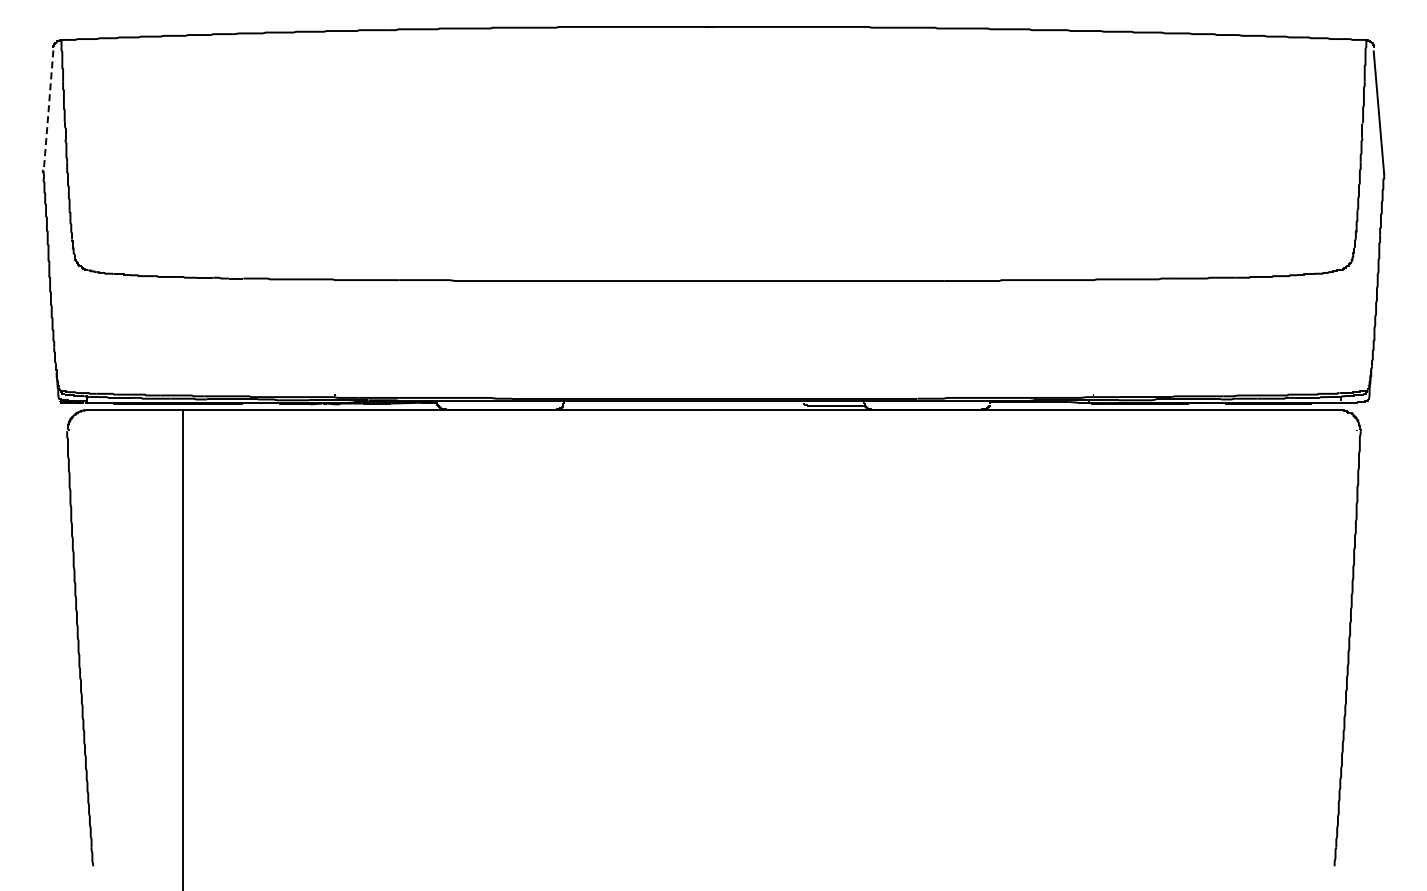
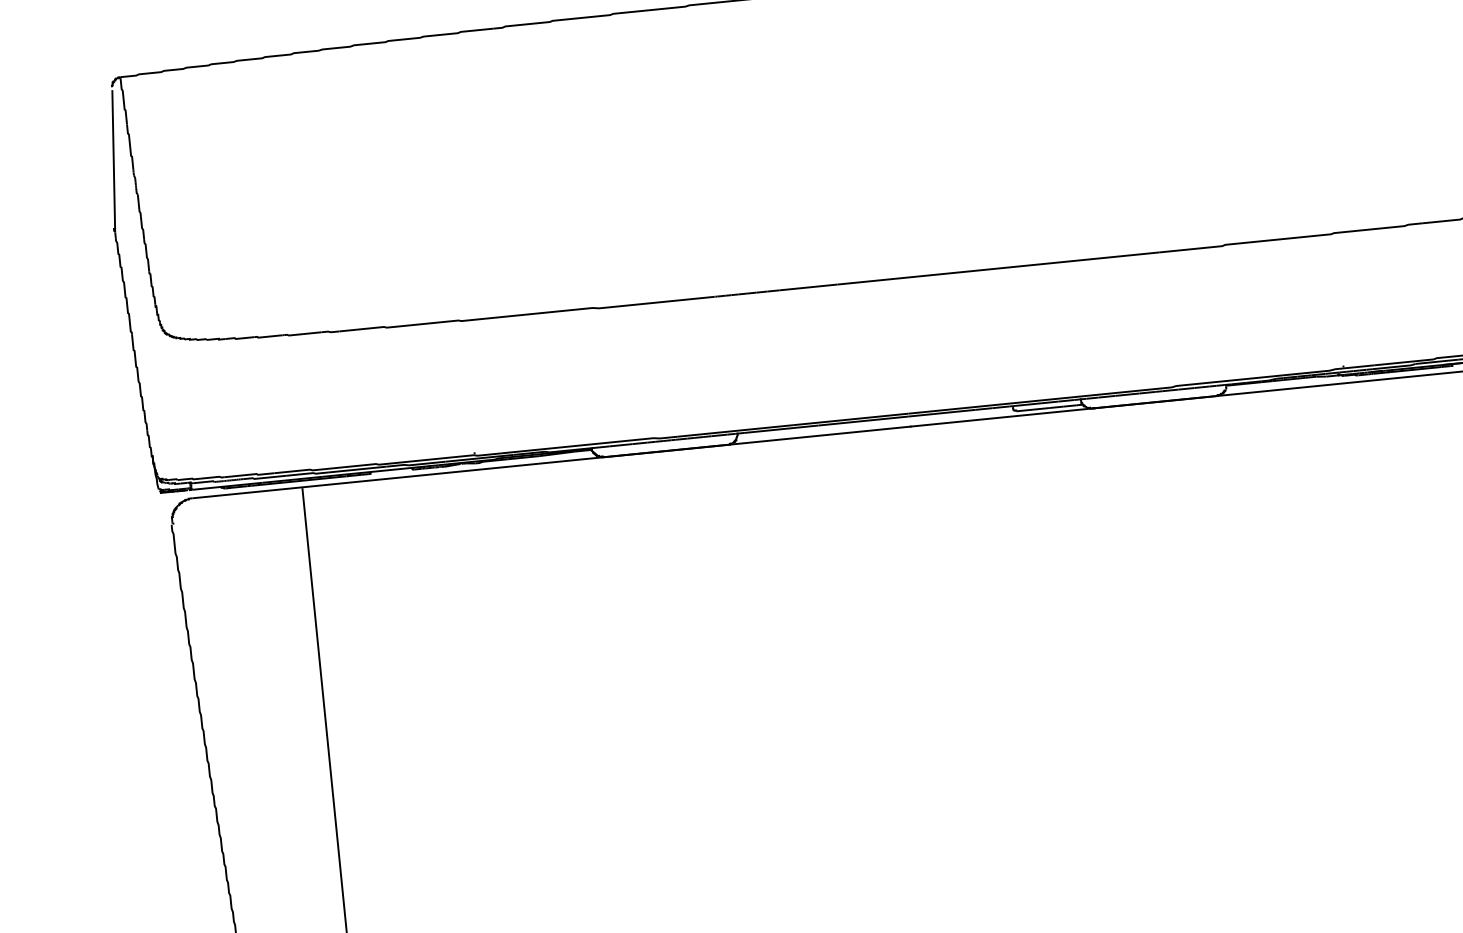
line: (48, 112) -> (113, 161), dashed -> solid

